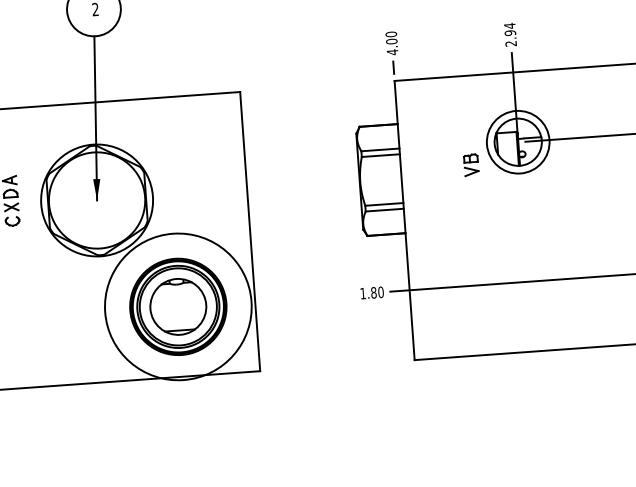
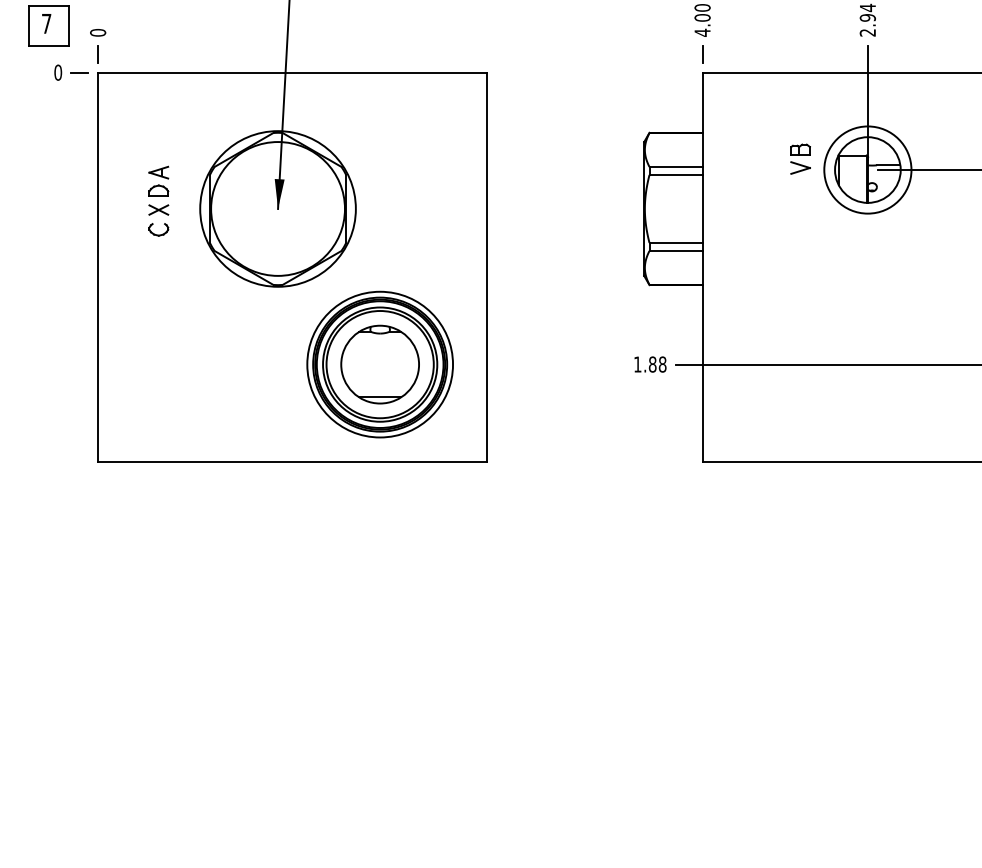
part: (471, 164) -> (800, 158), moved
text: (380, 292) -> (662, 364), 1.80 -> 1.88
circle: (178, 306) -> (380, 364), size x0.71

